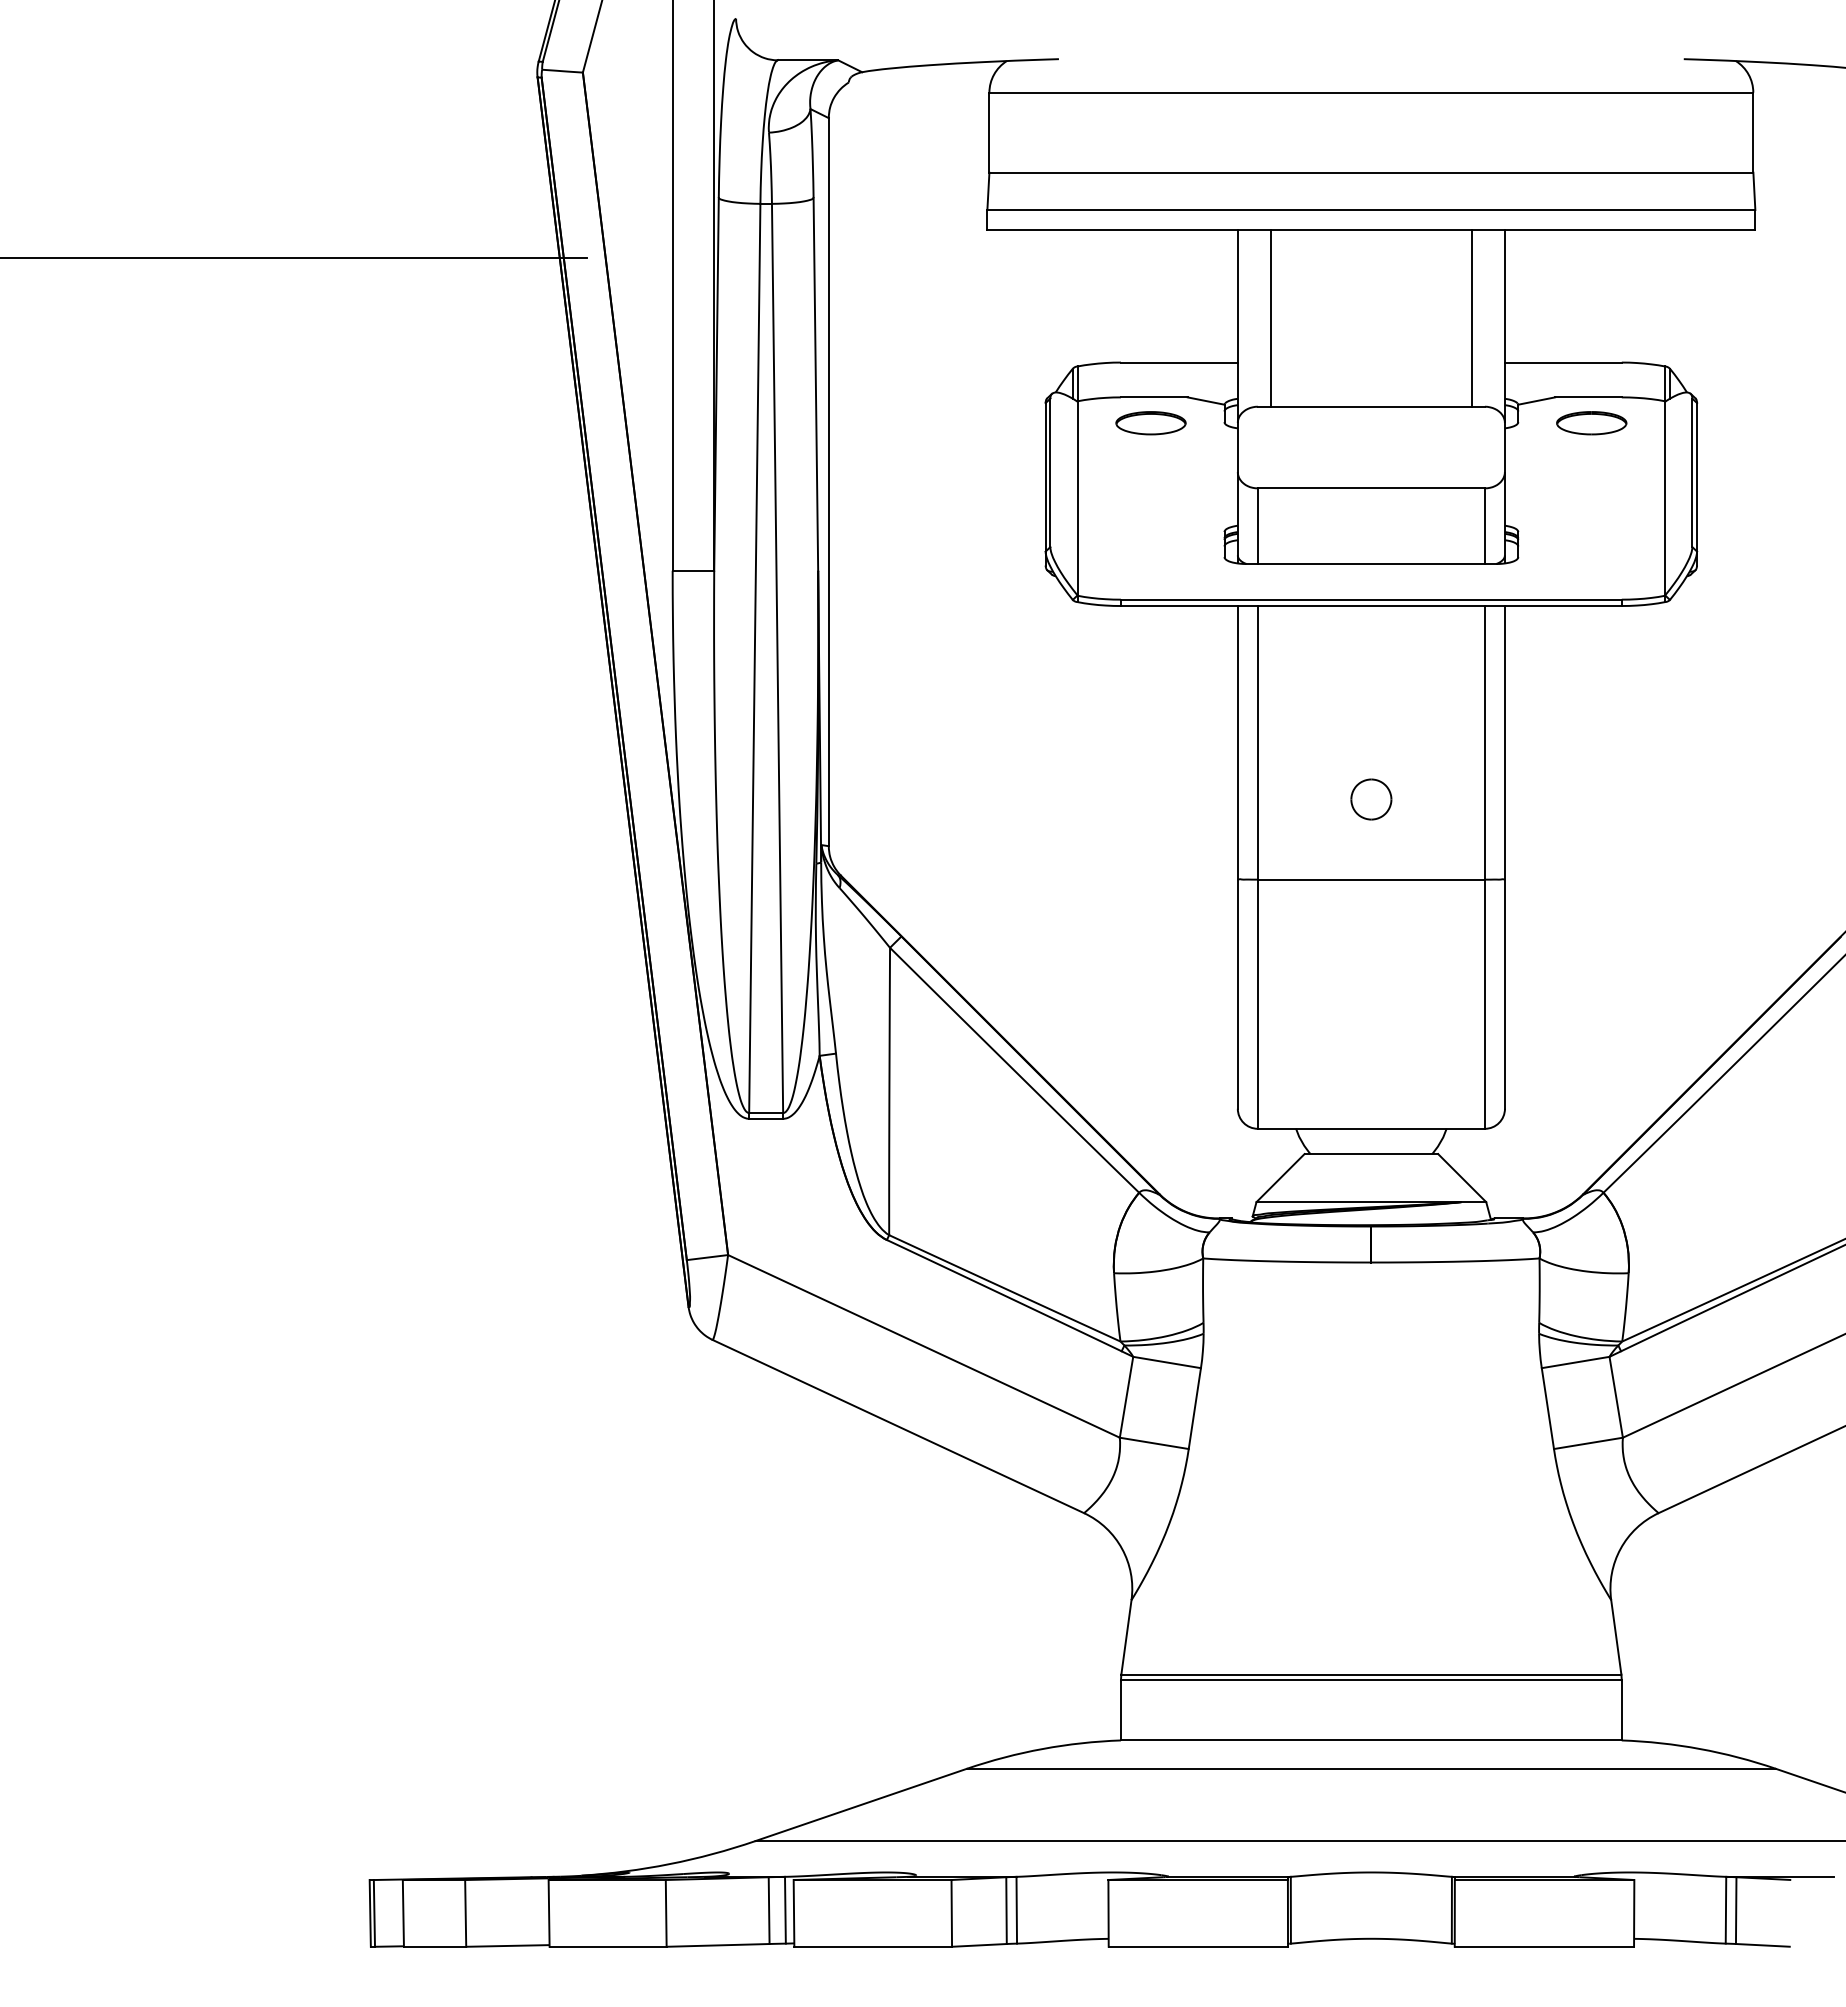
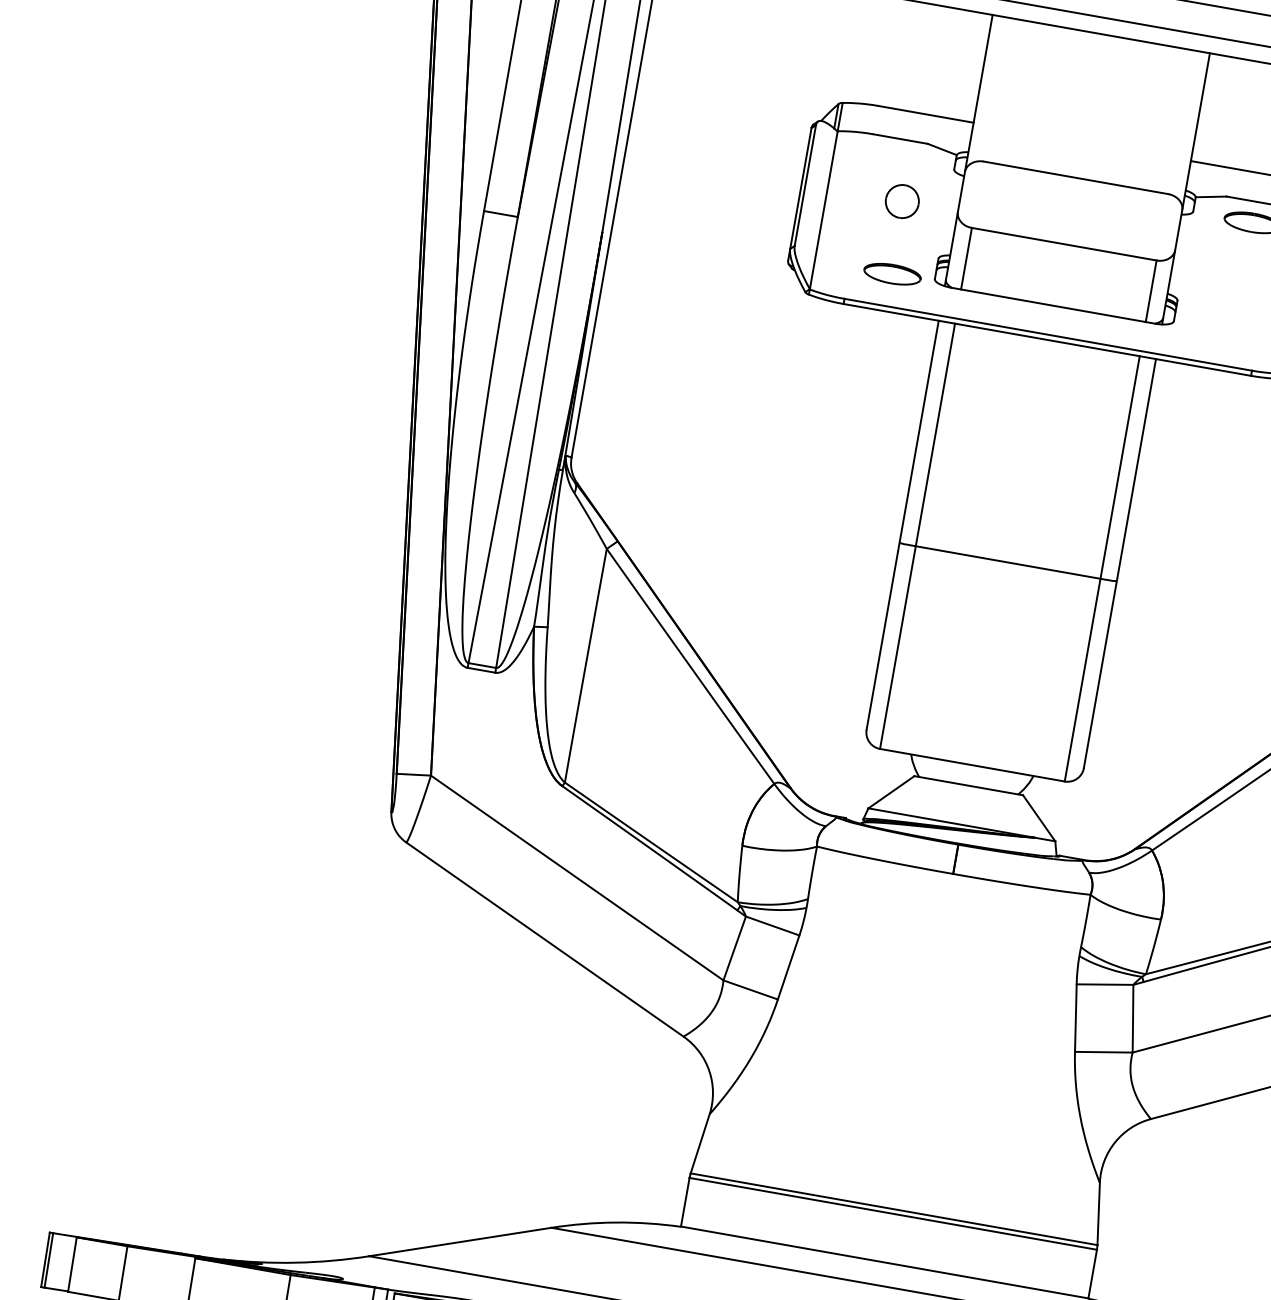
line: (1271, 318) -> (1007, 91), removed
line: (1471, 318) -> (1170, 120), removed
part: (1150, 423) -> (892, 274), moved
part: (1371, 799) -> (902, 201), moved

